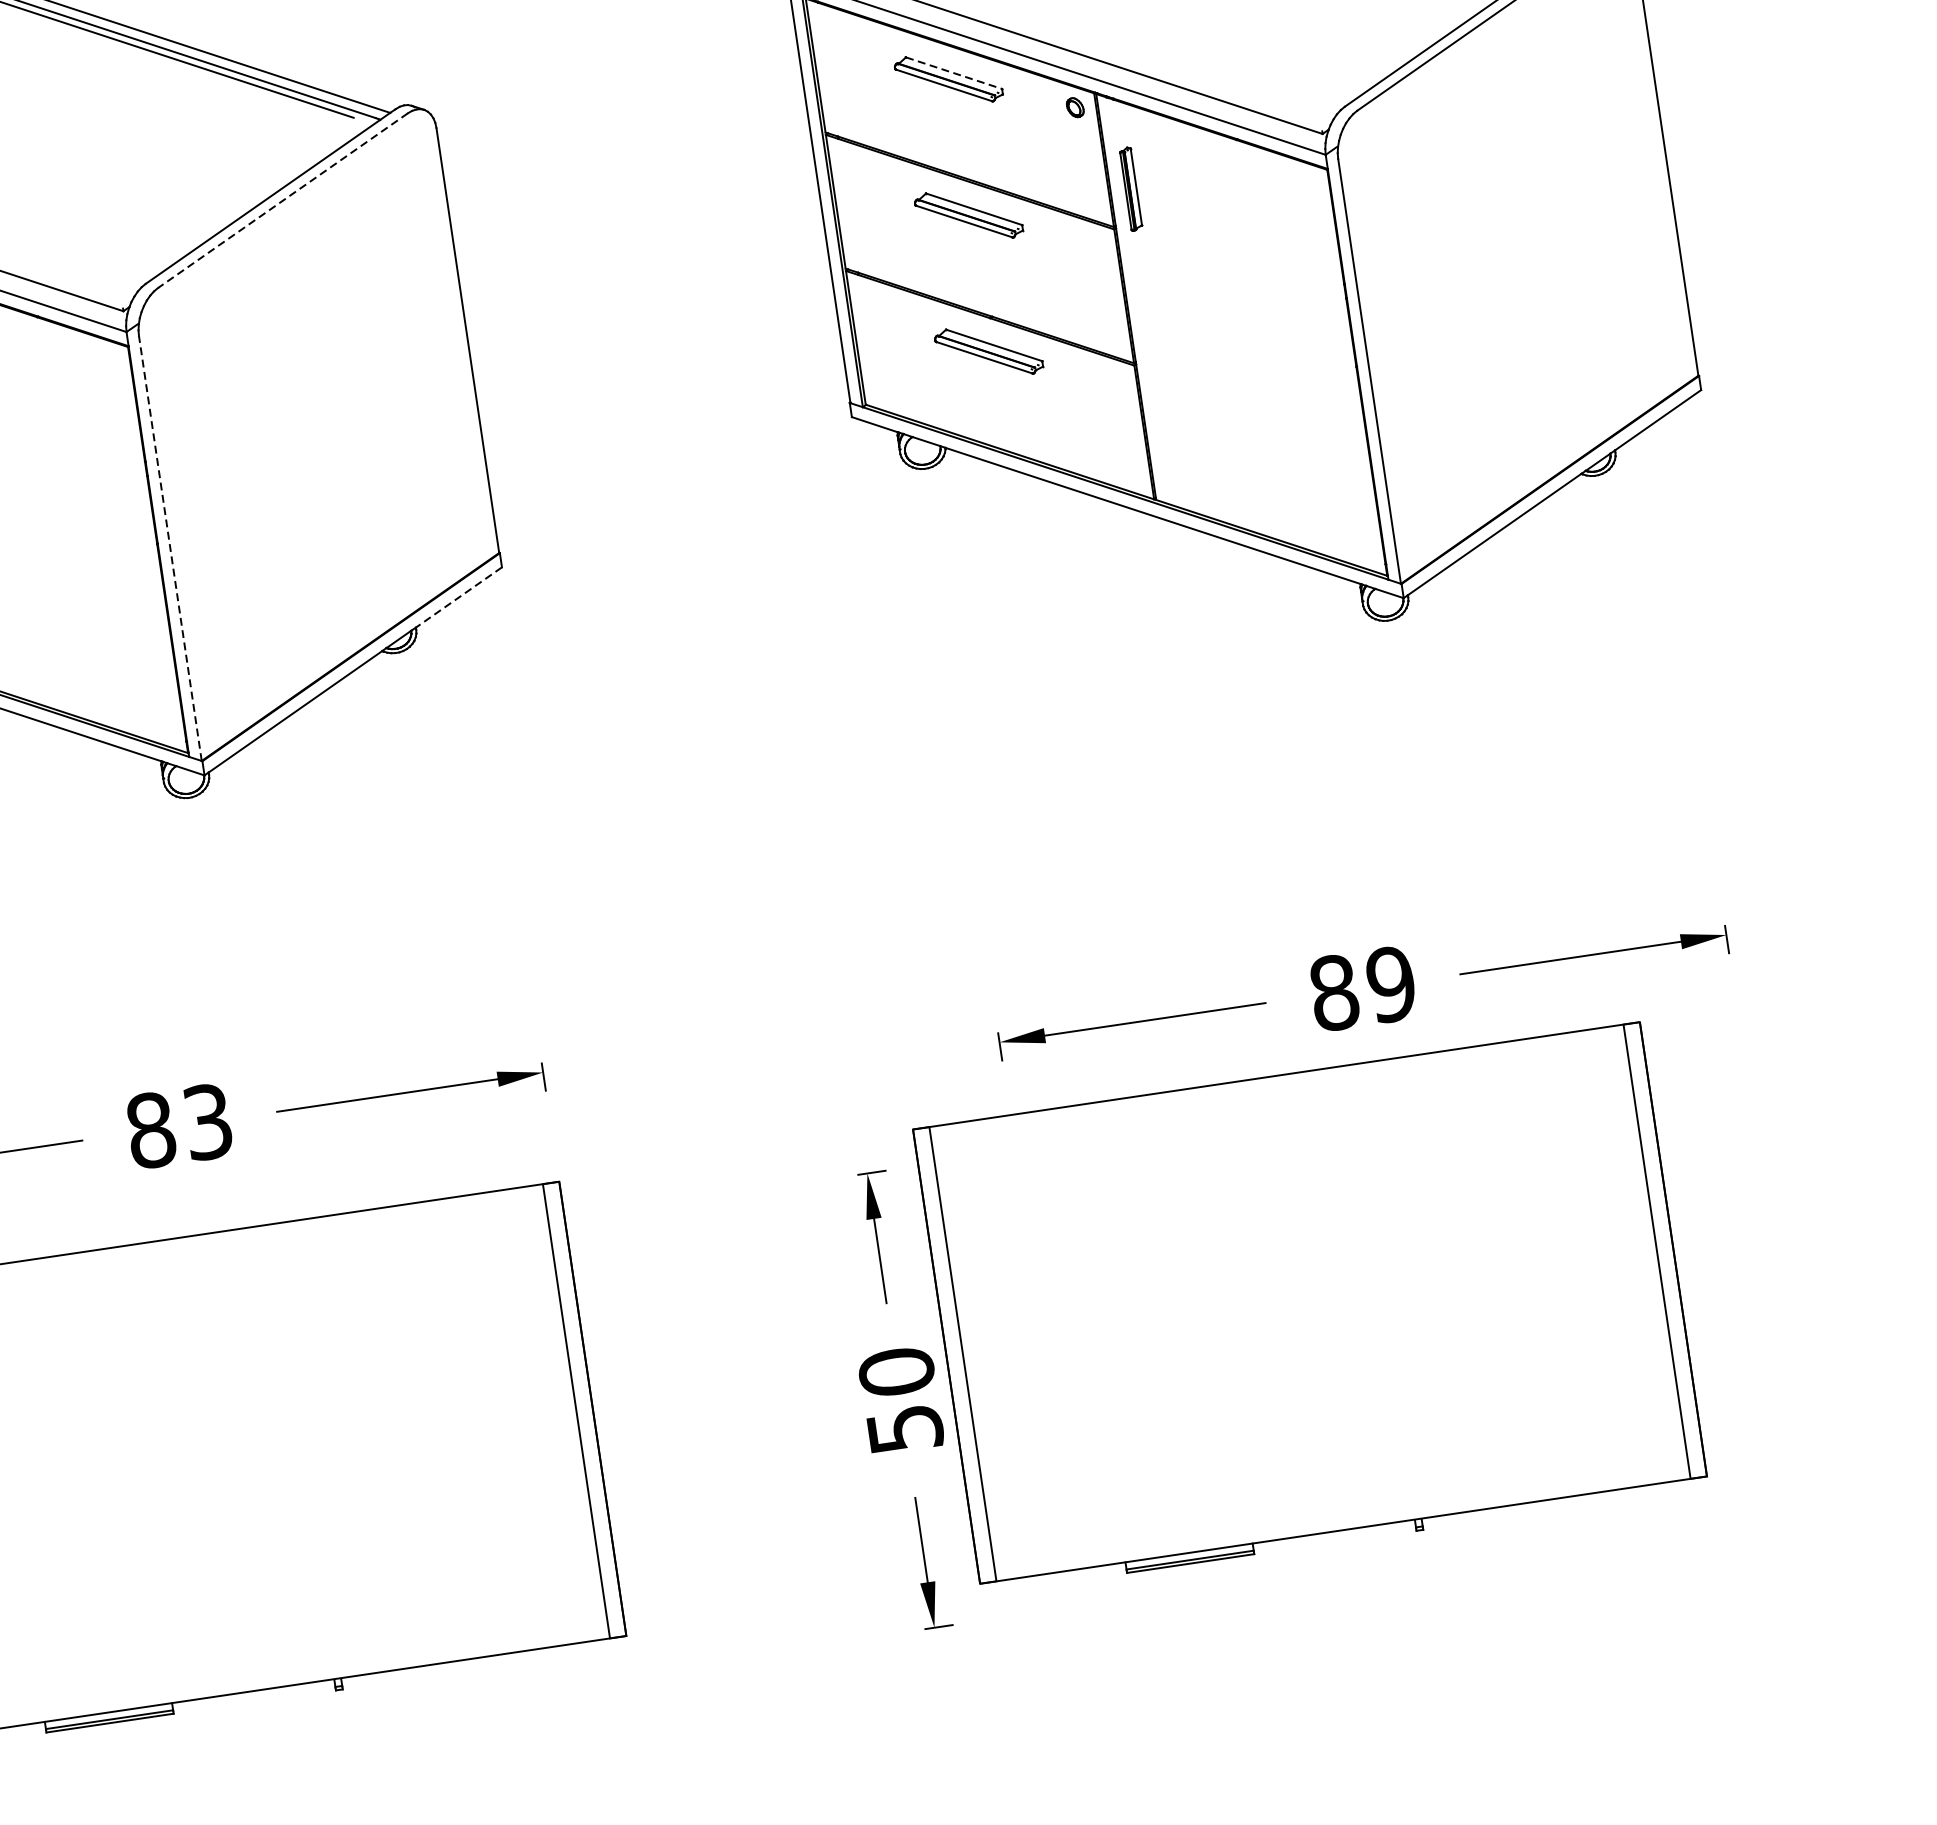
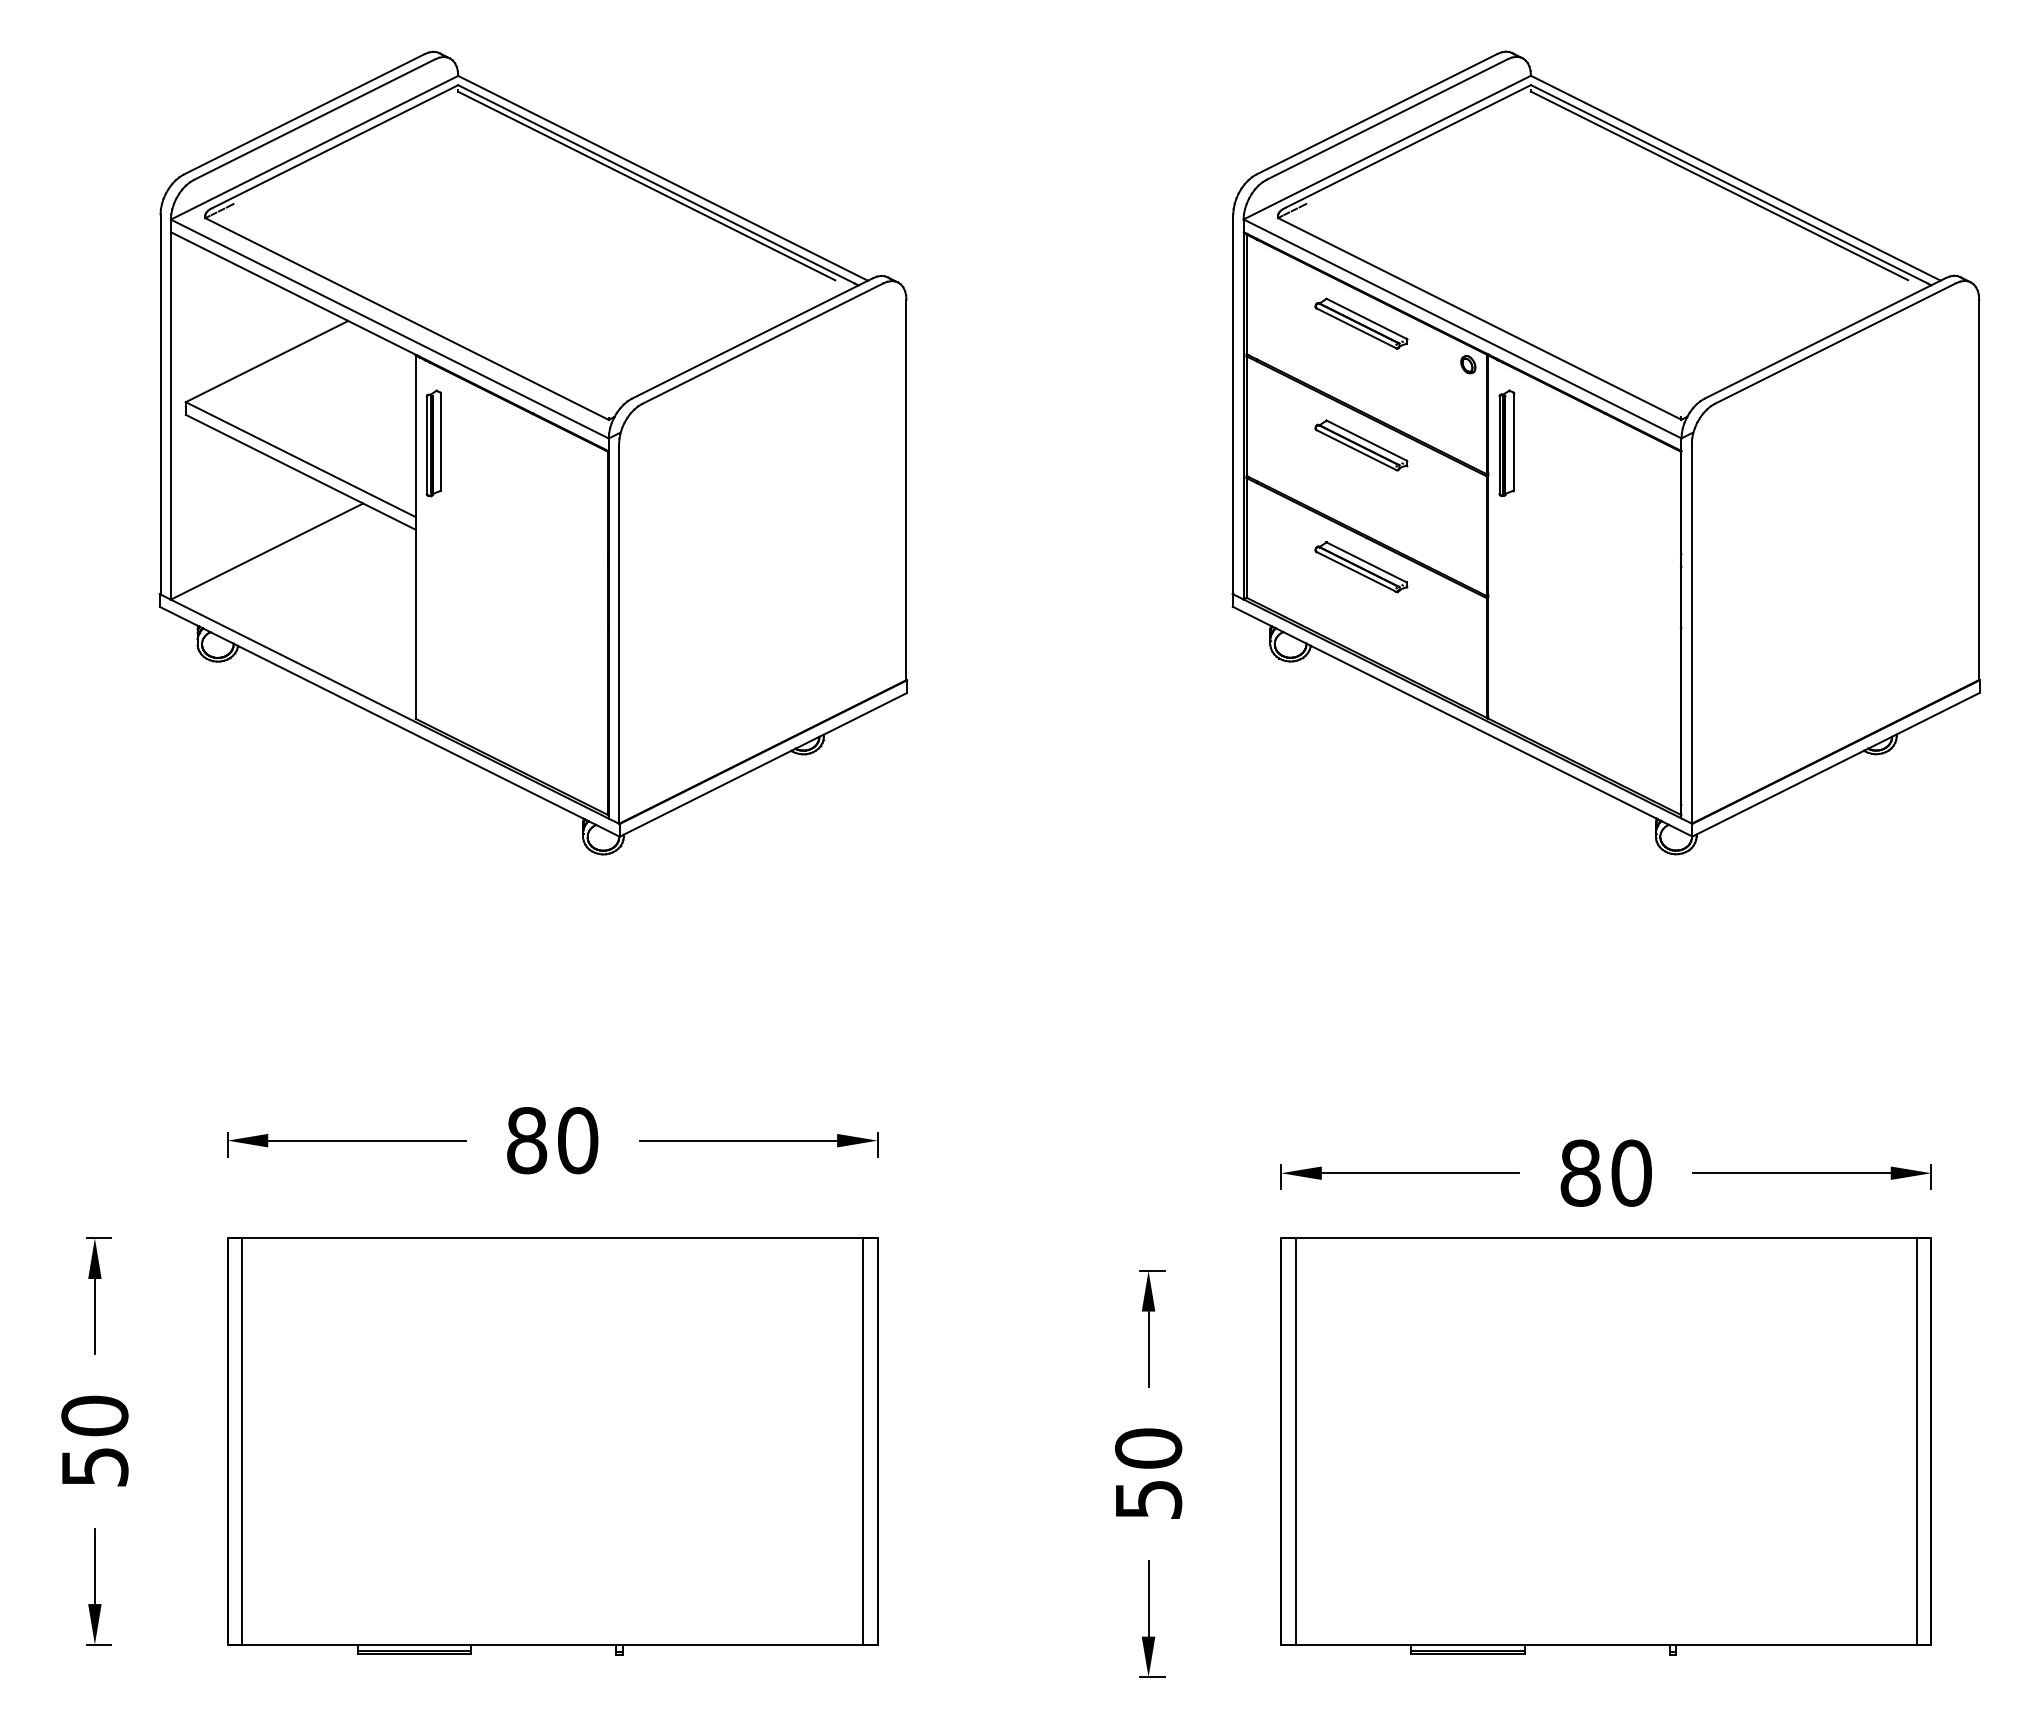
line: (953, 72) -> (1366, 318), dashed -> solid
part: (1130, 188) -> (1506, 442), size x1.43
line: (282, 200) -> (762, 343), dashed -> solid
line: (170, 548) -> (619, 633), dashed -> solid
line: (458, 598) -> (864, 714), dashed -> solid
text: (1391, 983) -> (1631, 1172), 89 -> 80
text: (208, 1121) -> (578, 1140), 83 -> 80
part: (1309, 1308) -> (1605, 1446), moved

